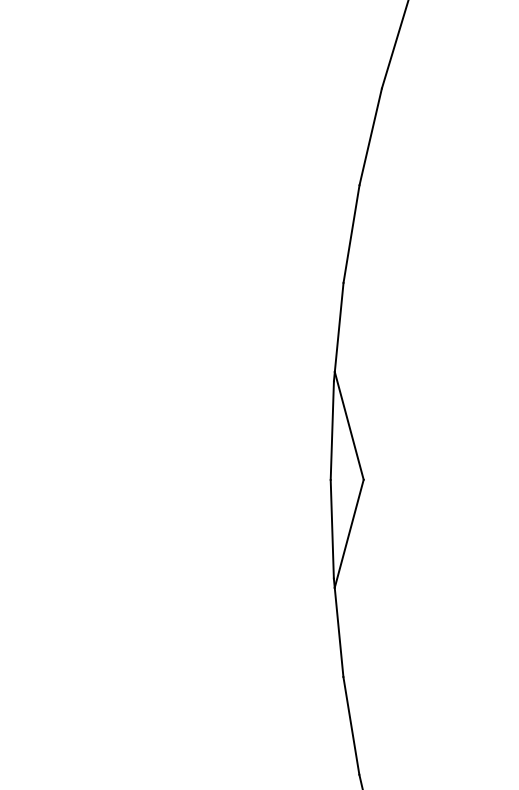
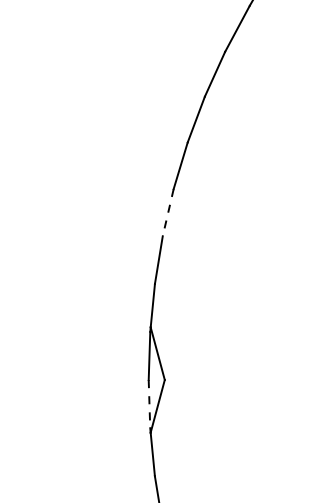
line: (371, 138) -> (168, 213), solid -> dashed
line: (332, 530) -> (149, 404), solid -> dashed

